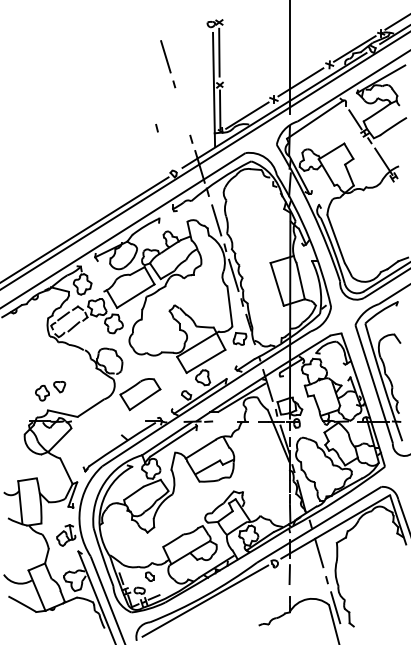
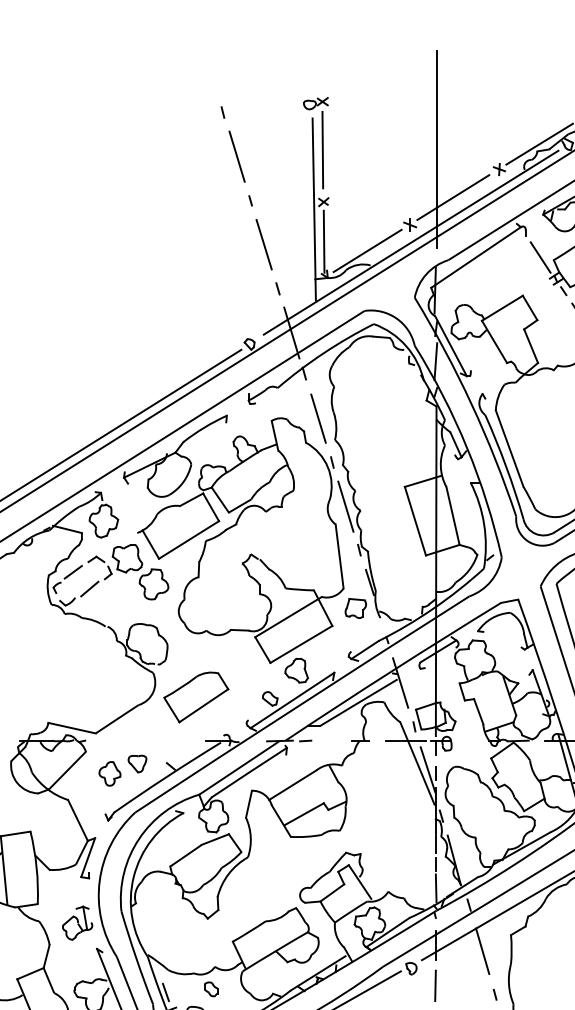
line: (182, 111) -> (263, 244), added
line: (156, 128) -> (222, 112), moved
part: (50, 391) -> (122, 771), moved

